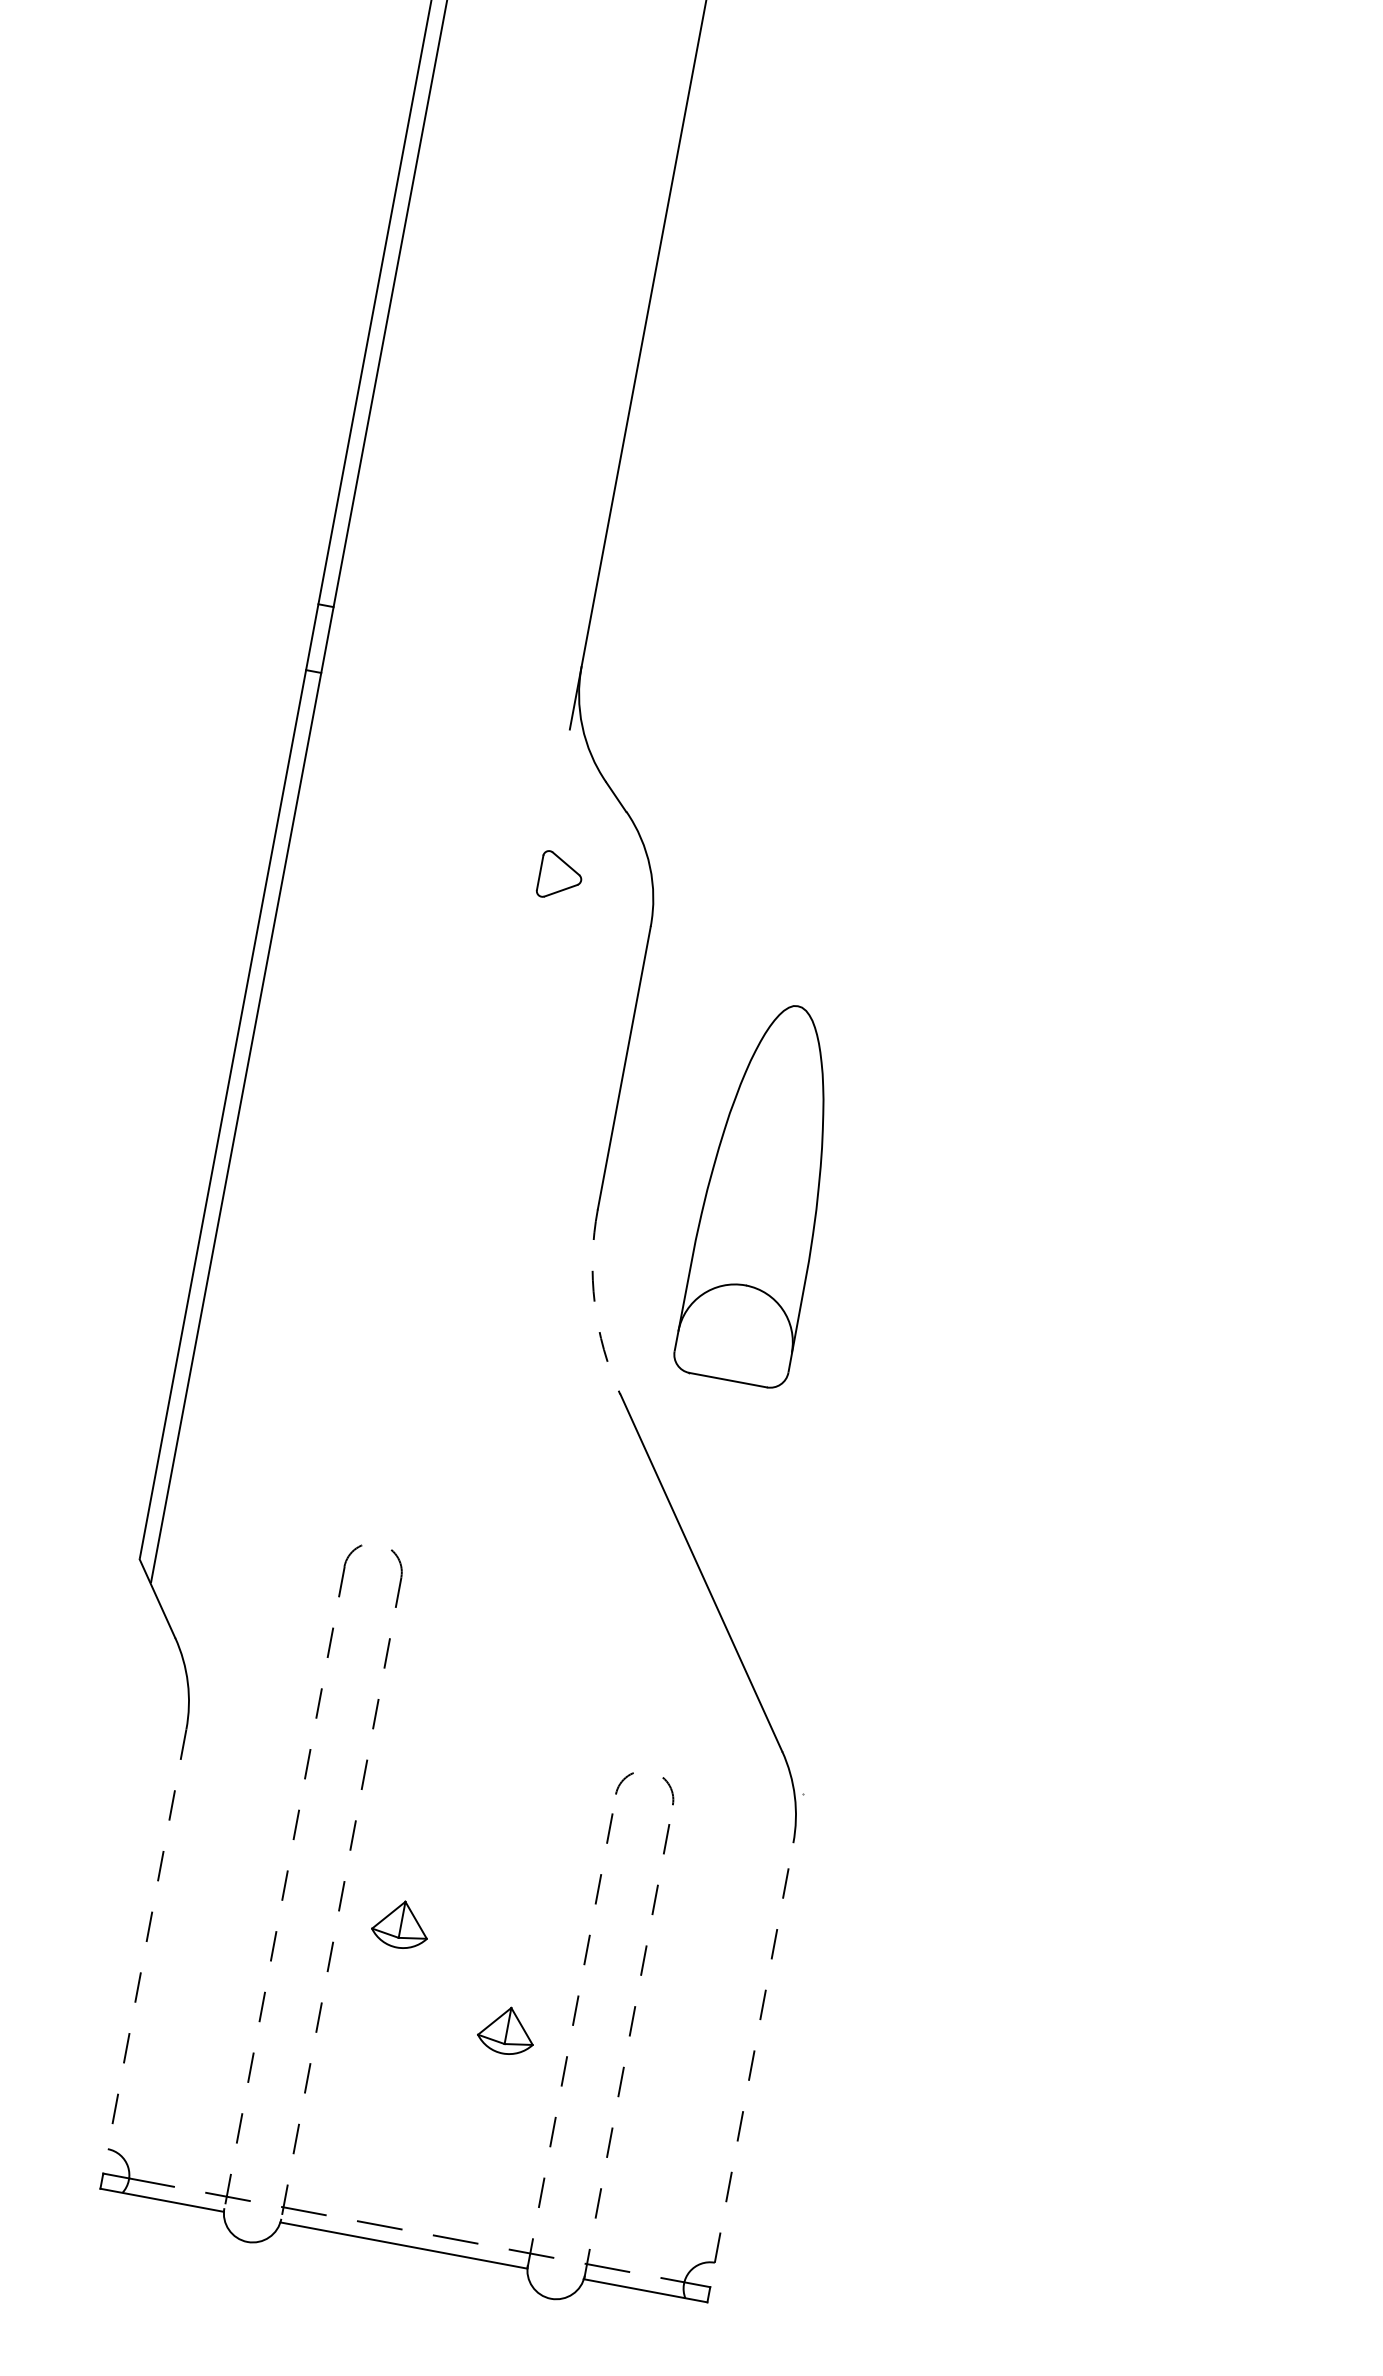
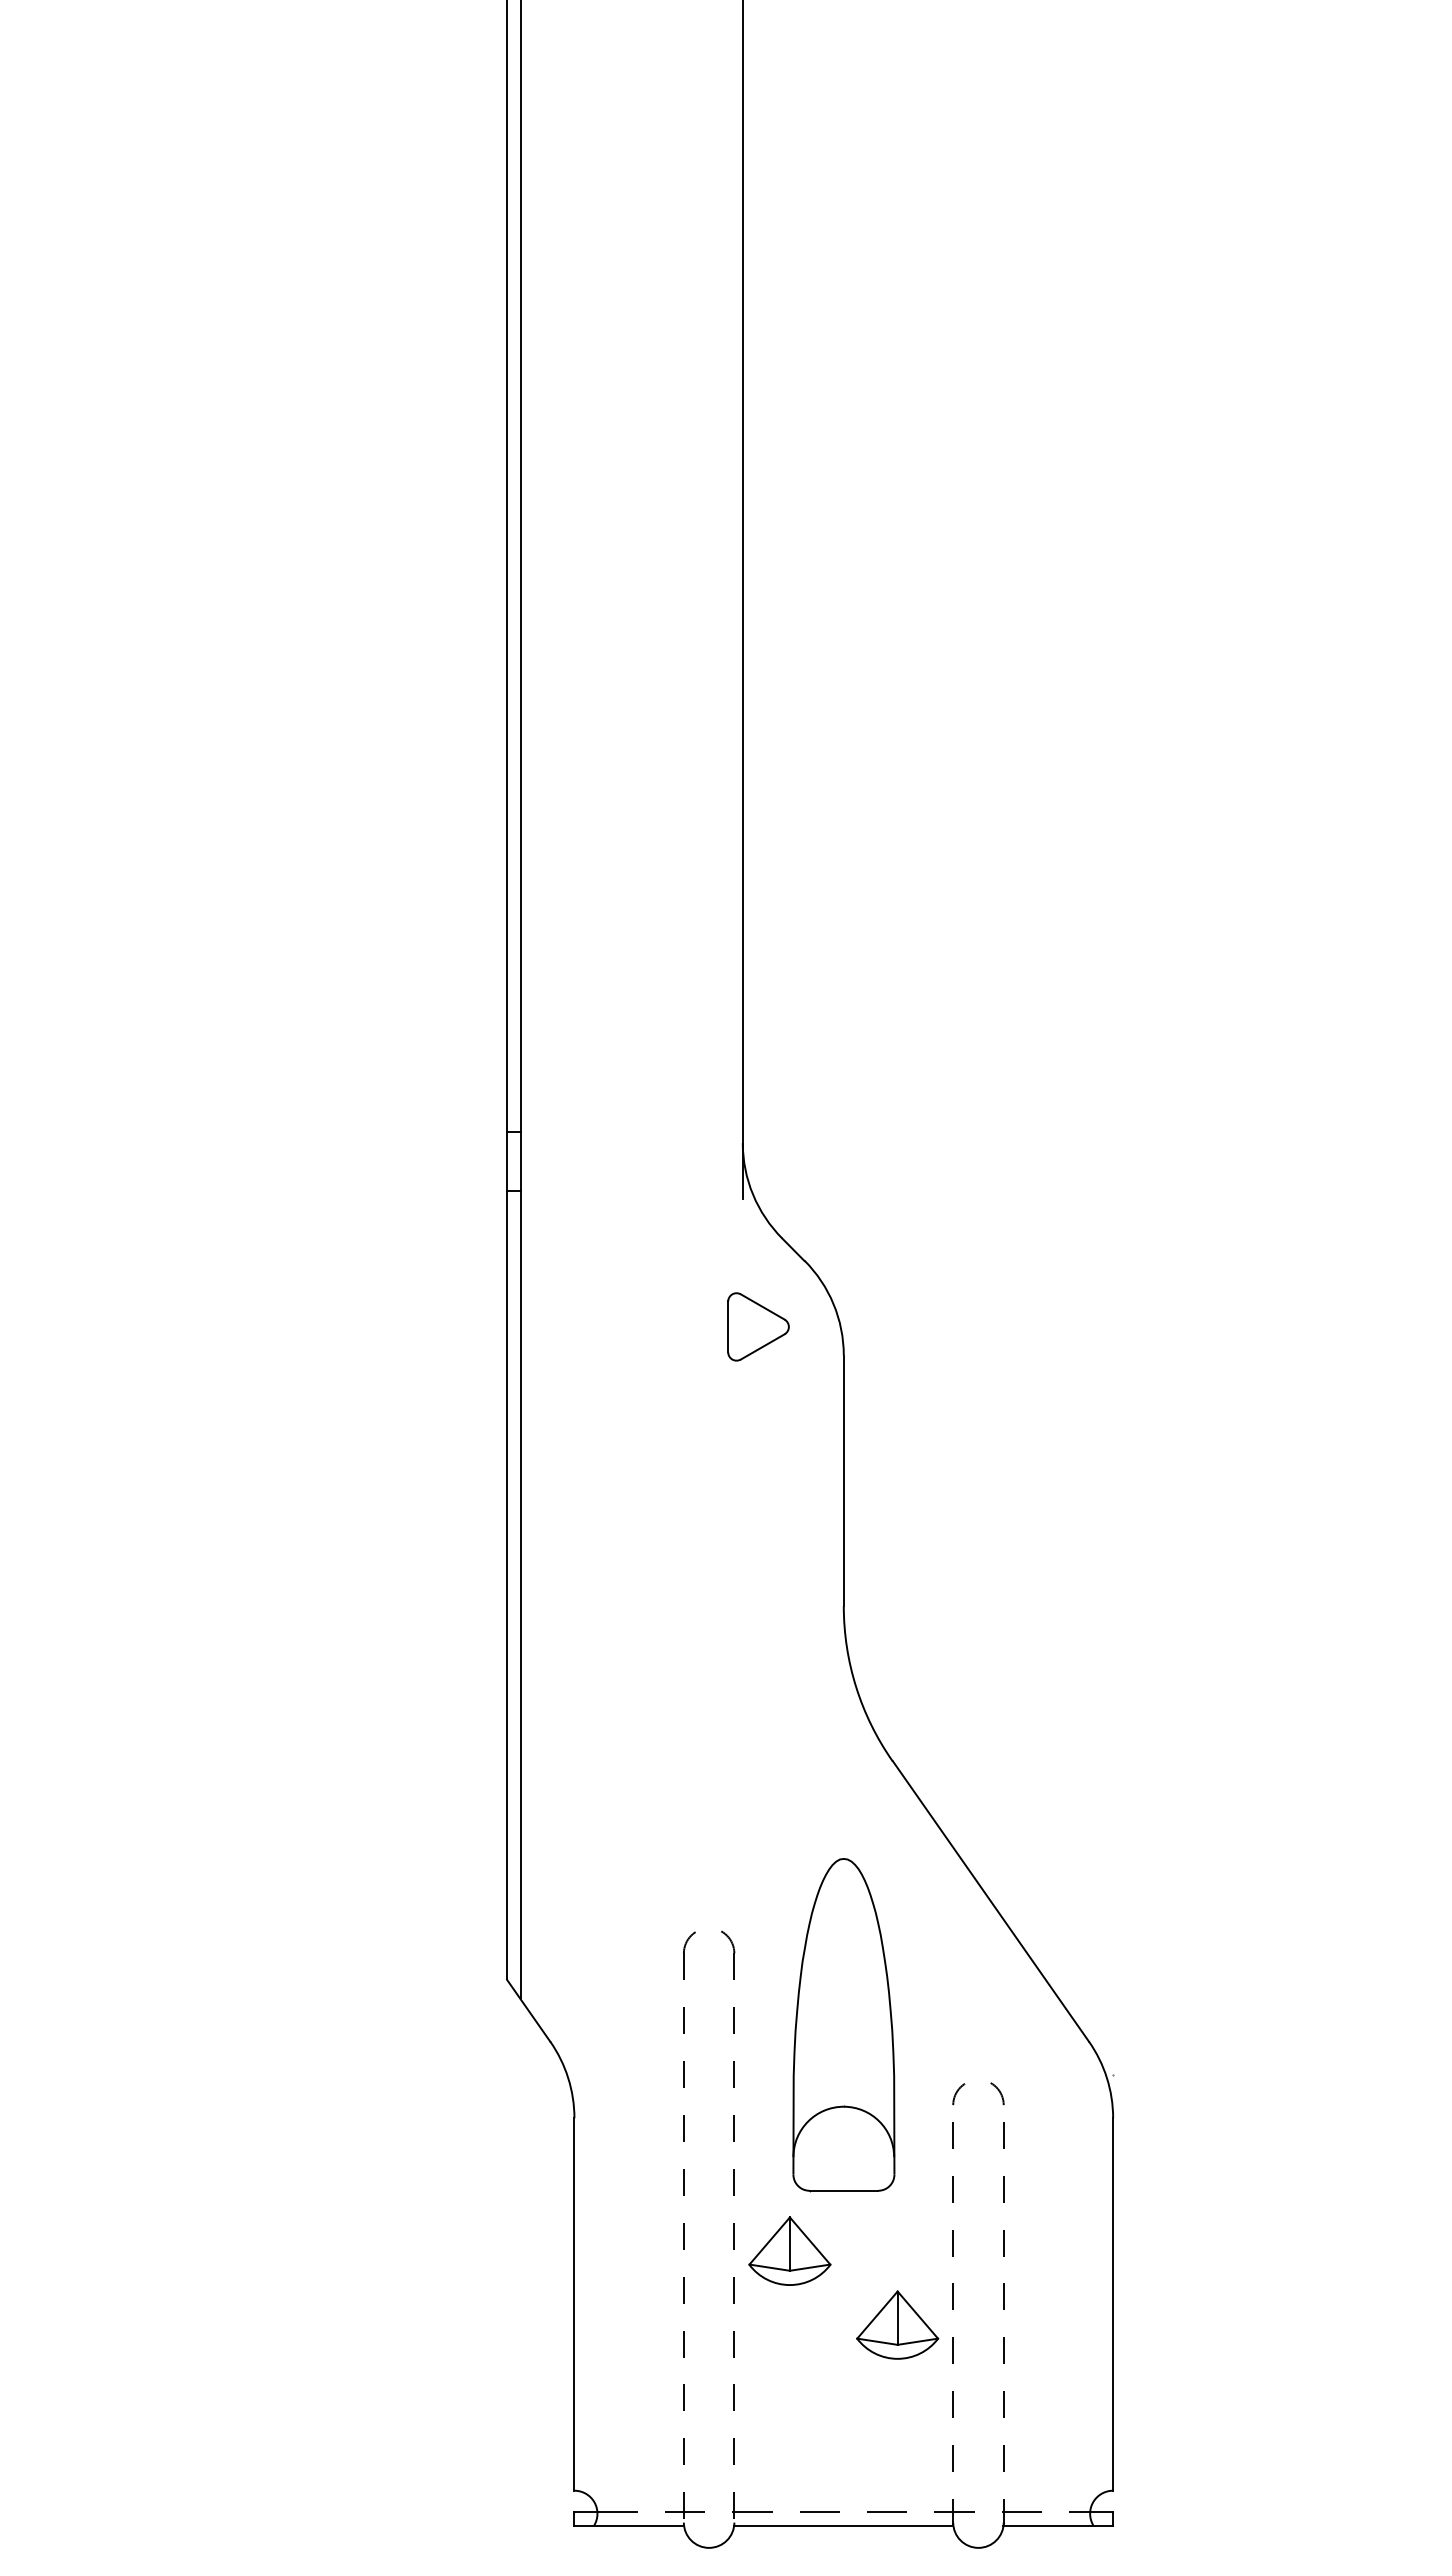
part: (560, 876) -> (758, 1326), size x1.67
part: (762, 1193) -> (843, 2025), moved
arc: (595, 1303) -> (856, 1687), dashed -> solid
part: (400, 1923) -> (789, 2250), size x1.67
line: (146, 1940) -> (574, 2305), dashed -> solid
part: (506, 2029) -> (897, 2324), size x1.67
line: (754, 2053) -> (1113, 2304), dashed -> solid

